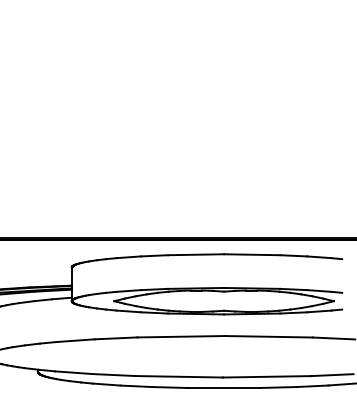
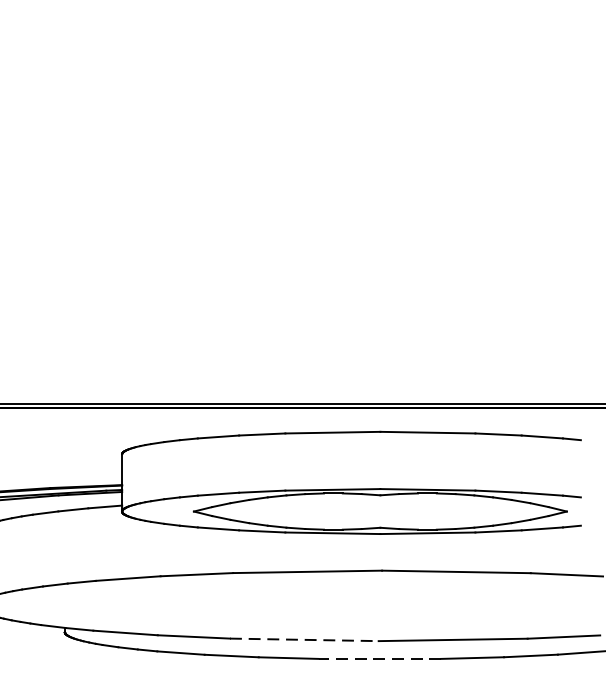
line: (179, 376) -> (304, 639), solid -> dashed
line: (223, 388) -> (379, 659), solid -> dashed

